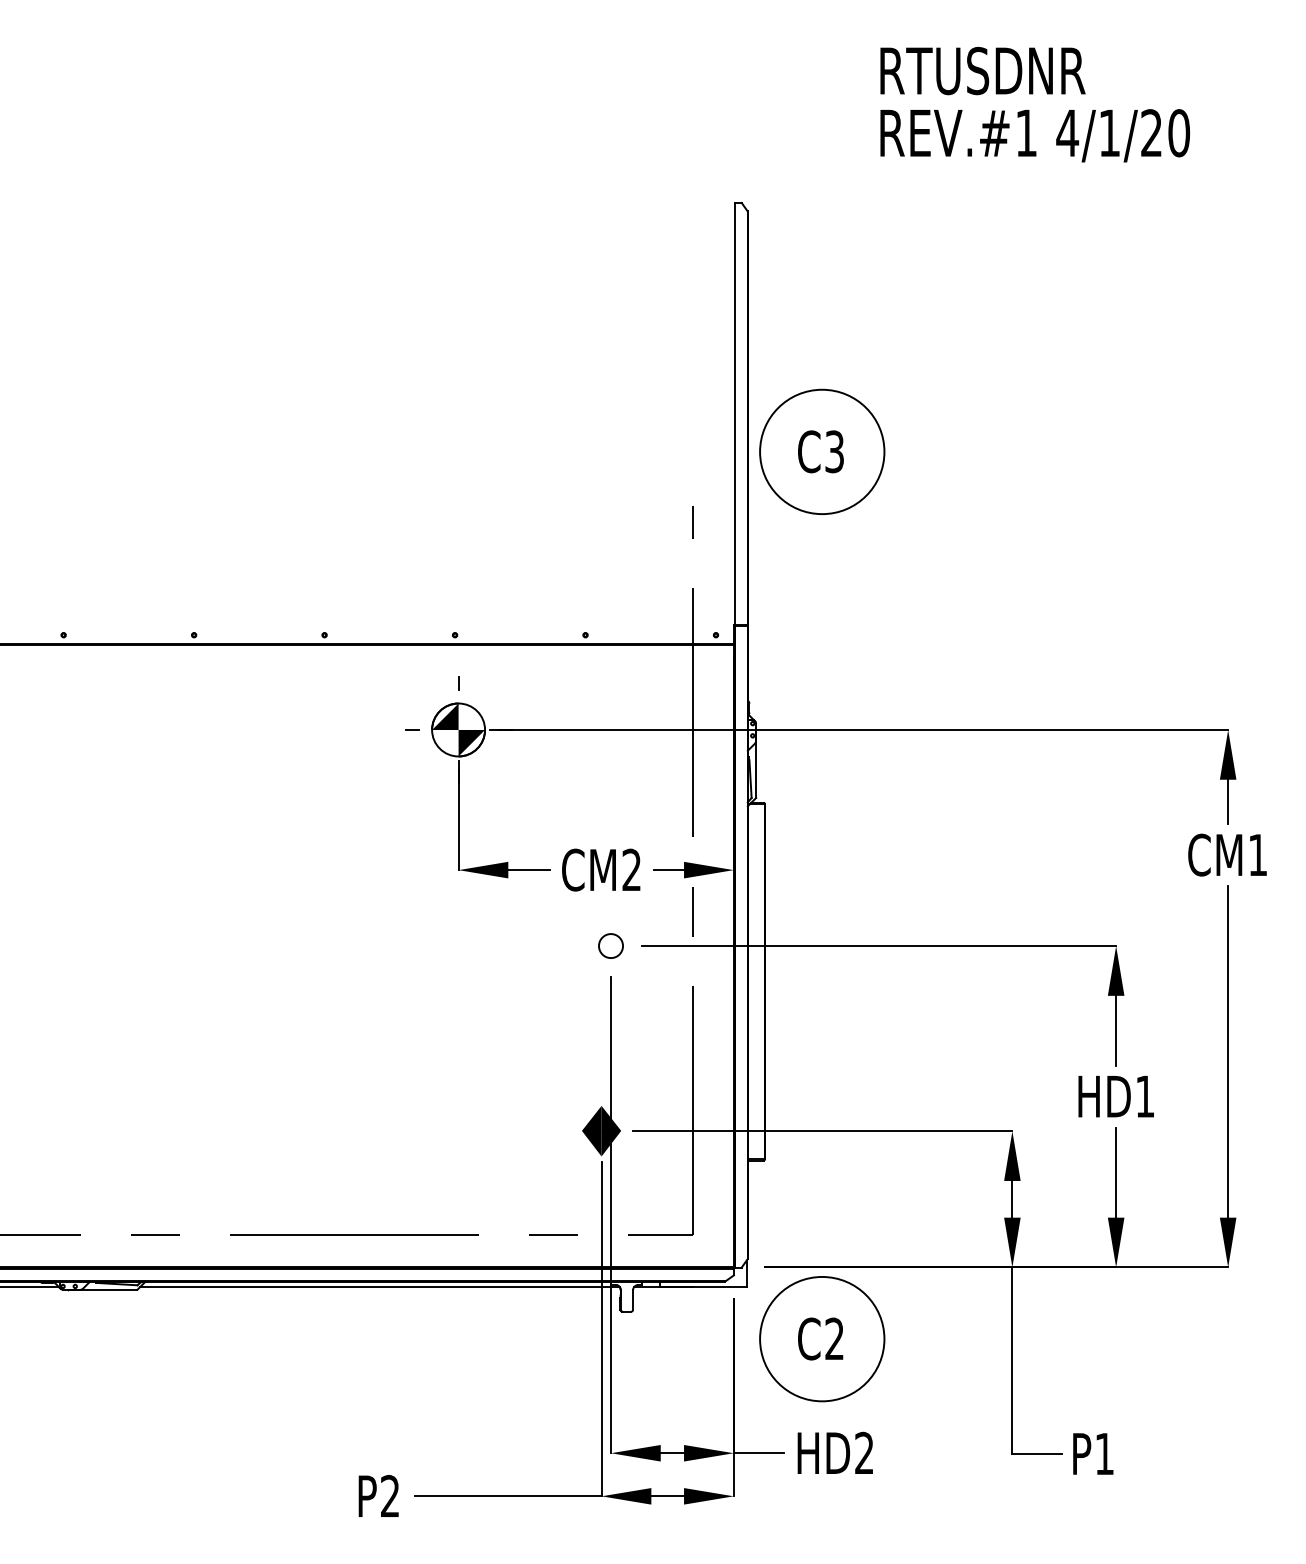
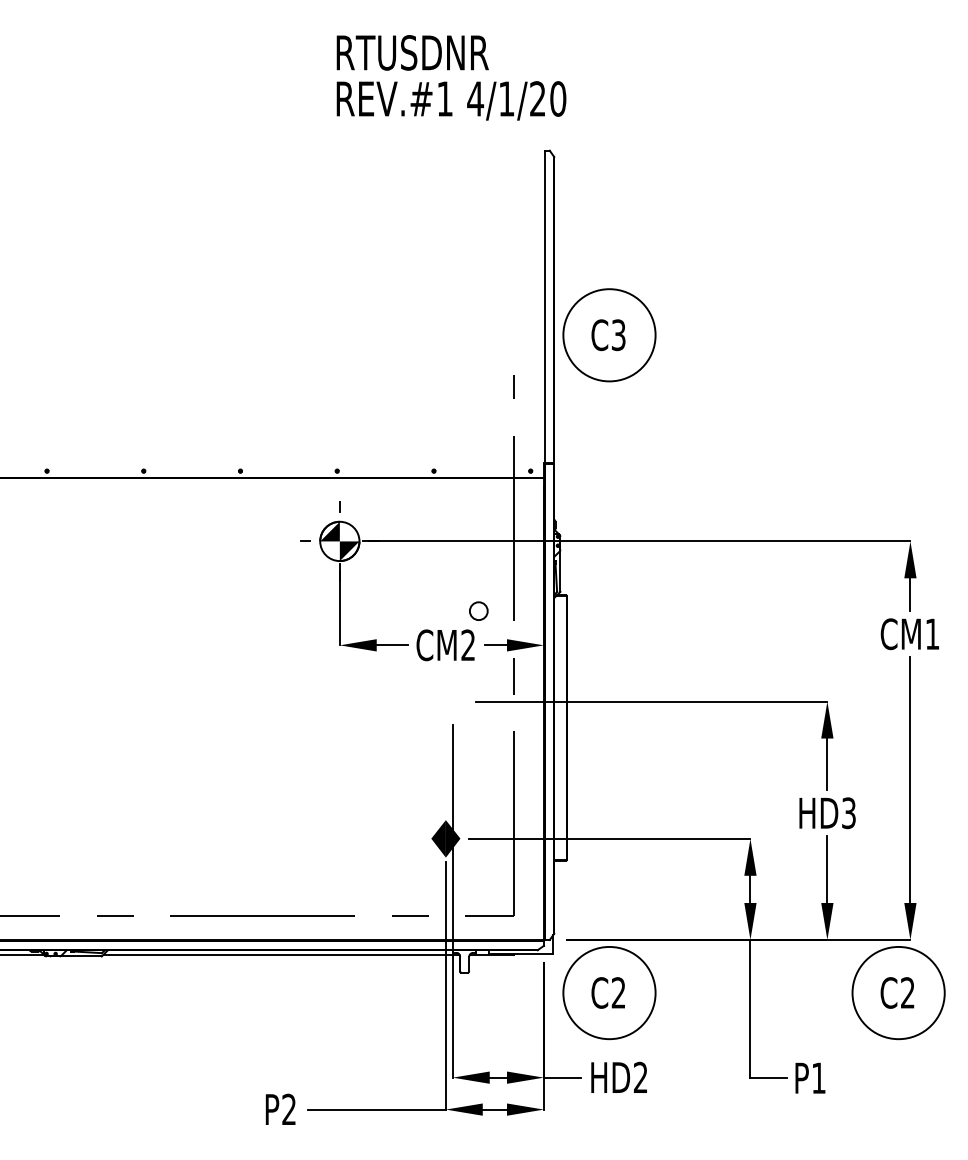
text: (1035, 104) -> (451, 77), moved
circle: (610, 945) -> (478, 610), moved
text: (1145, 1096) -> (849, 813), HD1 -> HD3
part: (1212, 1339) -> (898, 993), added

